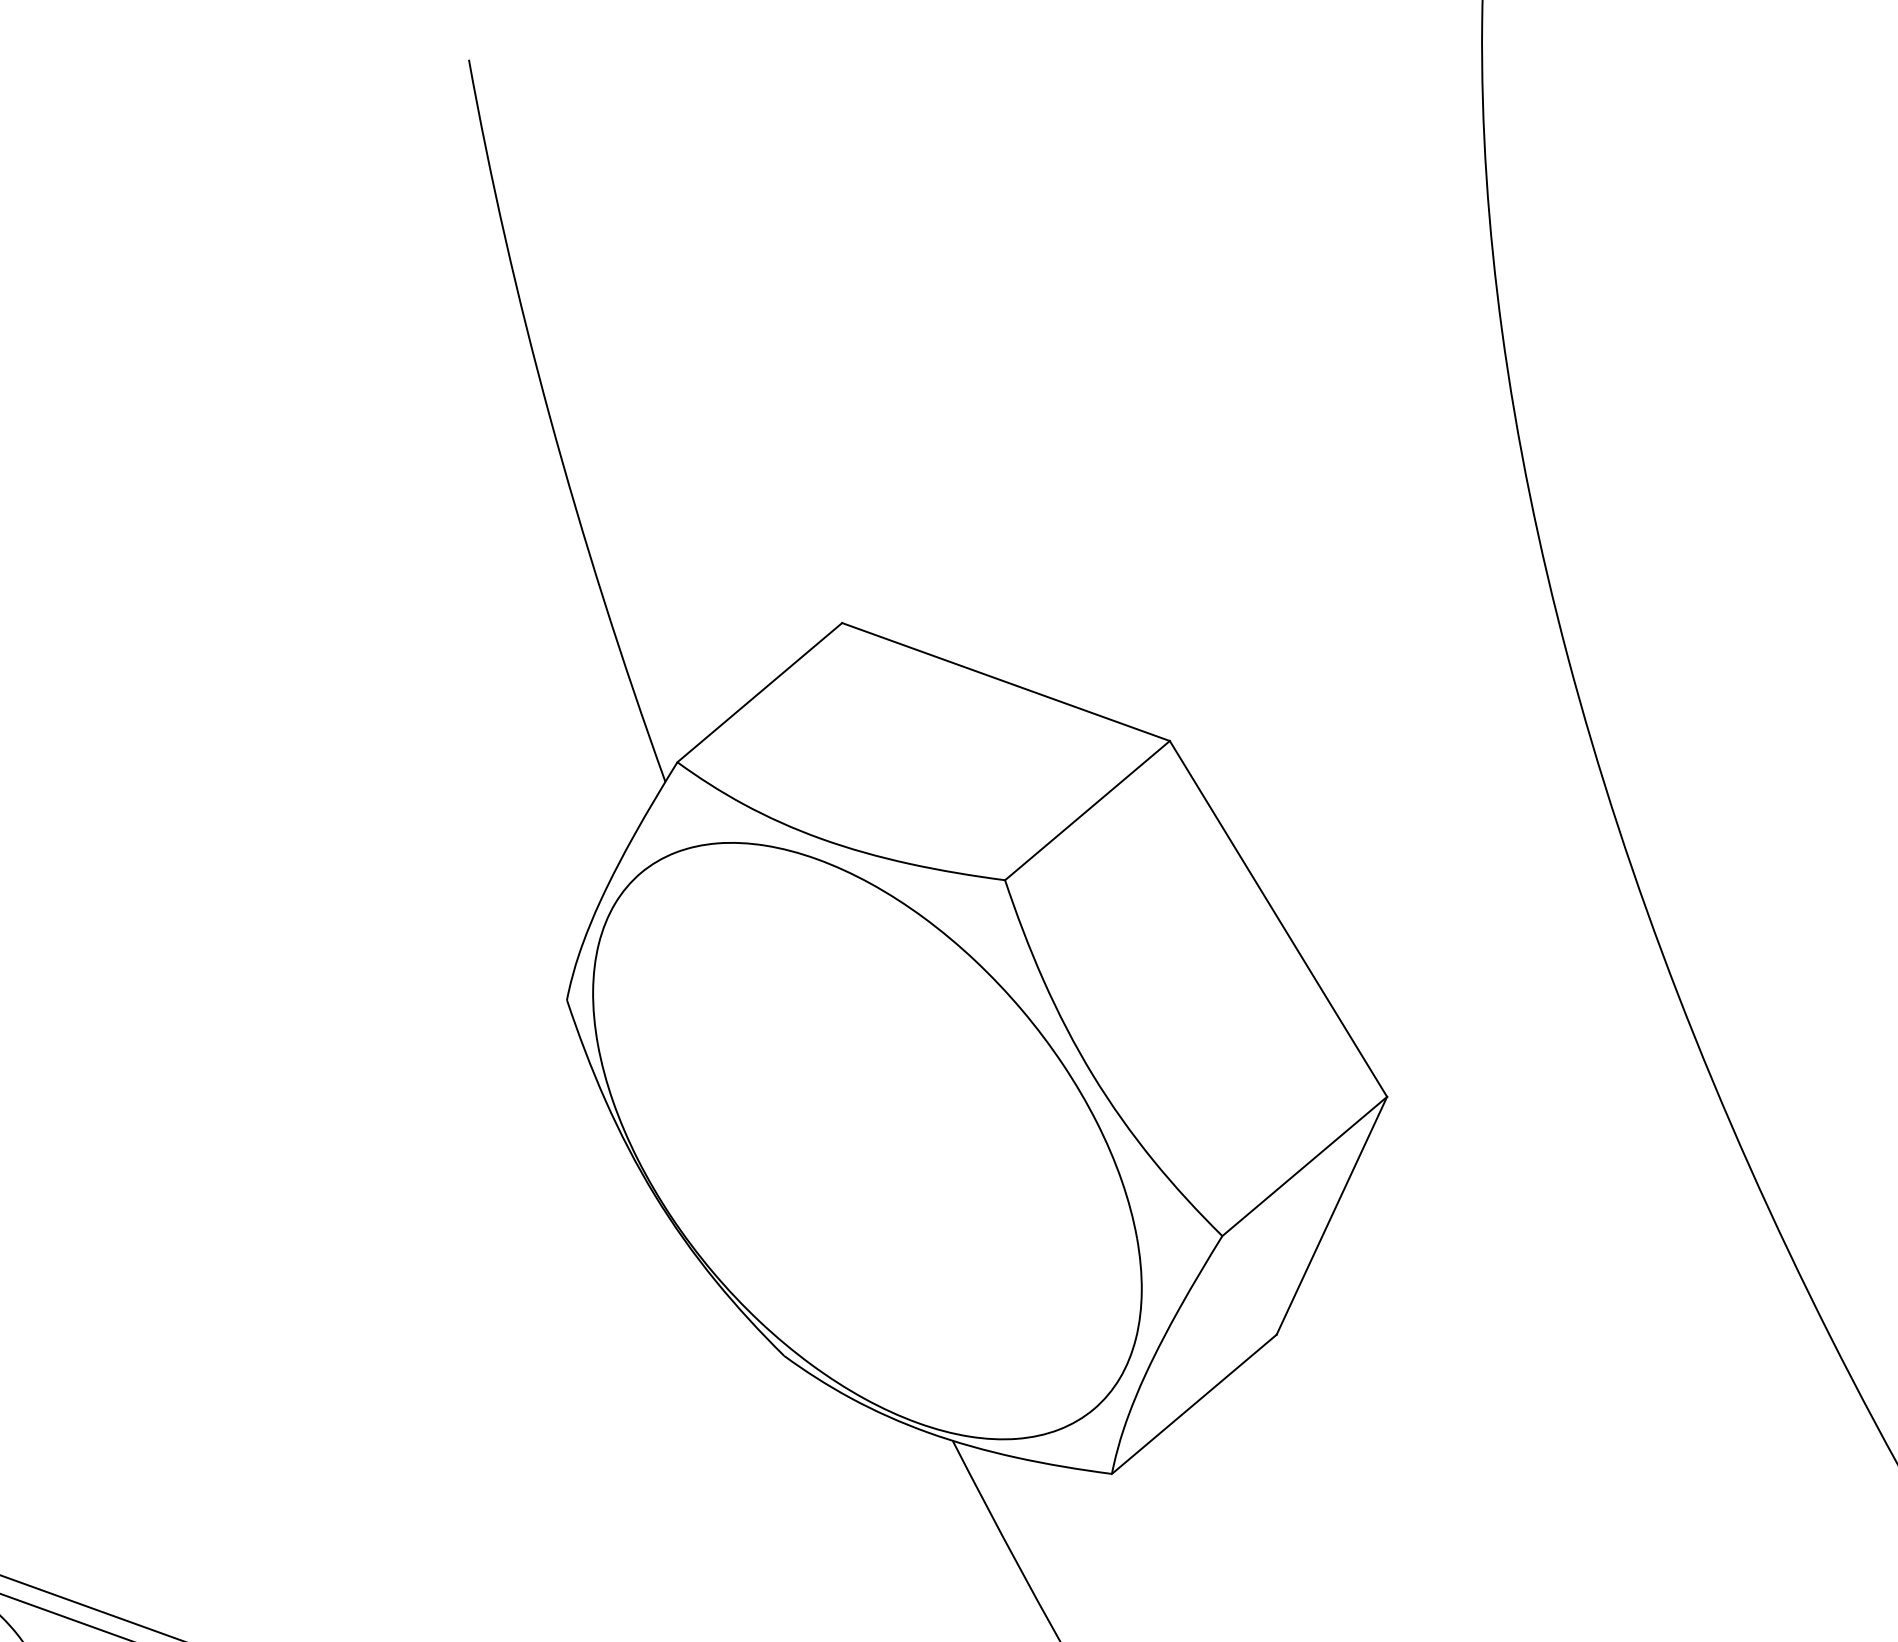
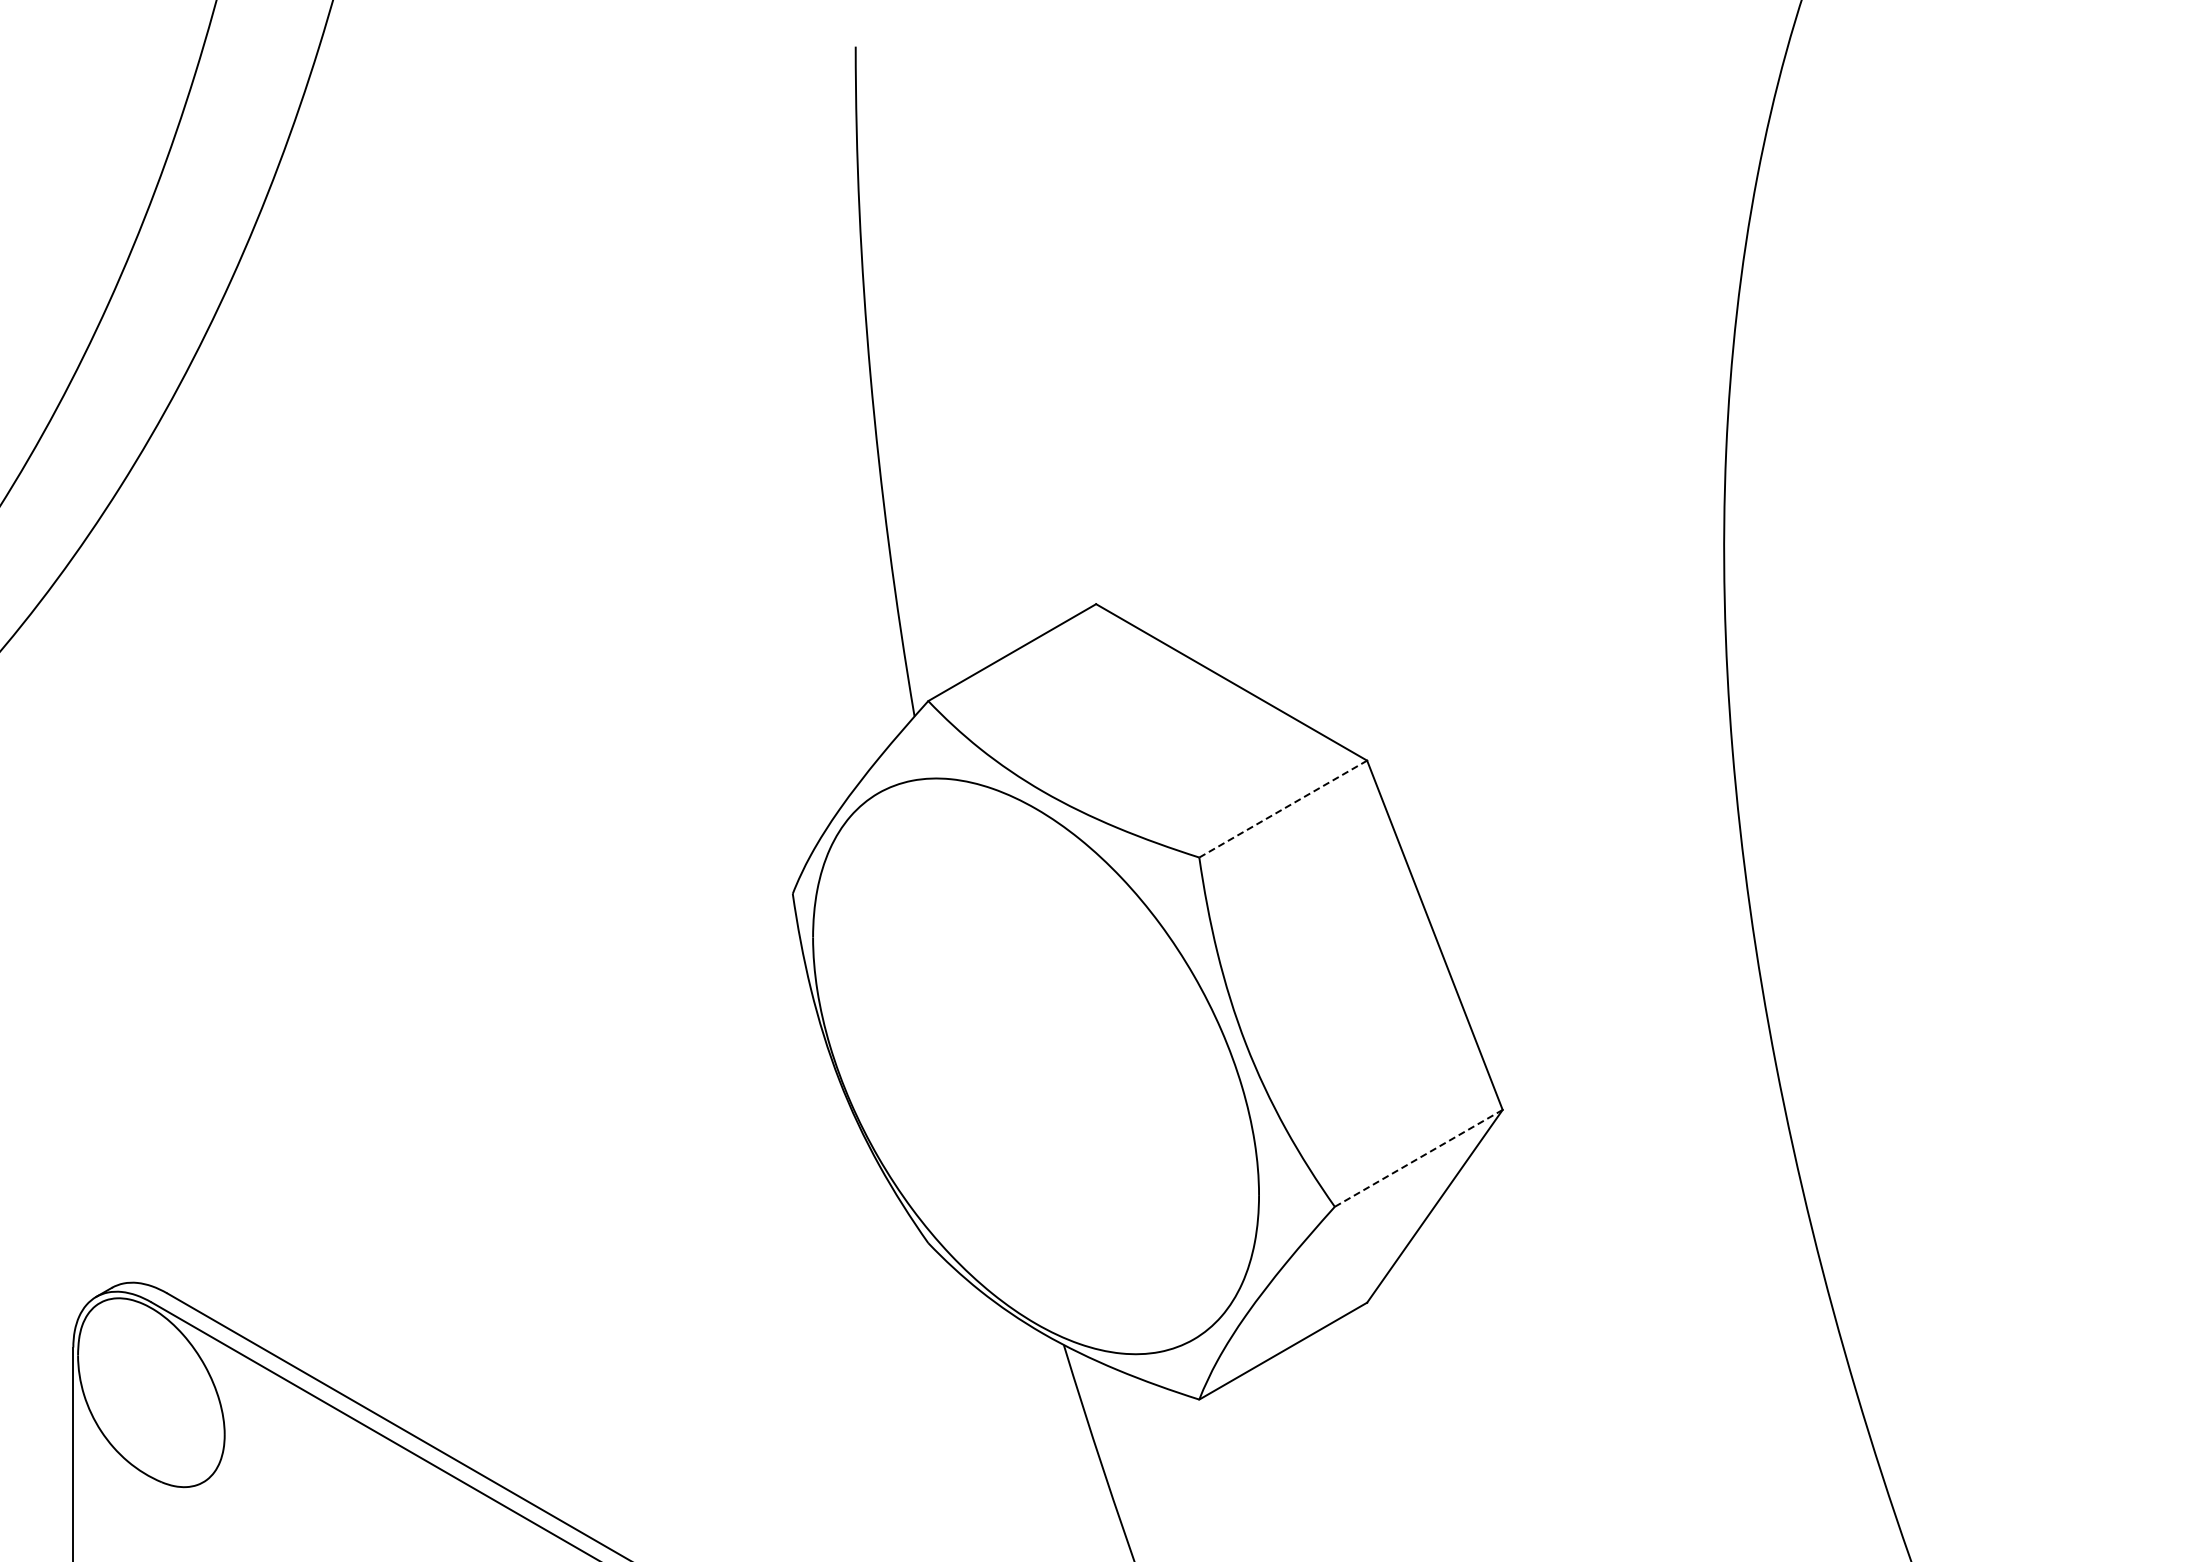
line: (1087, 811) -> (1283, 809), solid -> dashed
line: (1304, 1166) -> (1418, 1158), solid -> dashed

